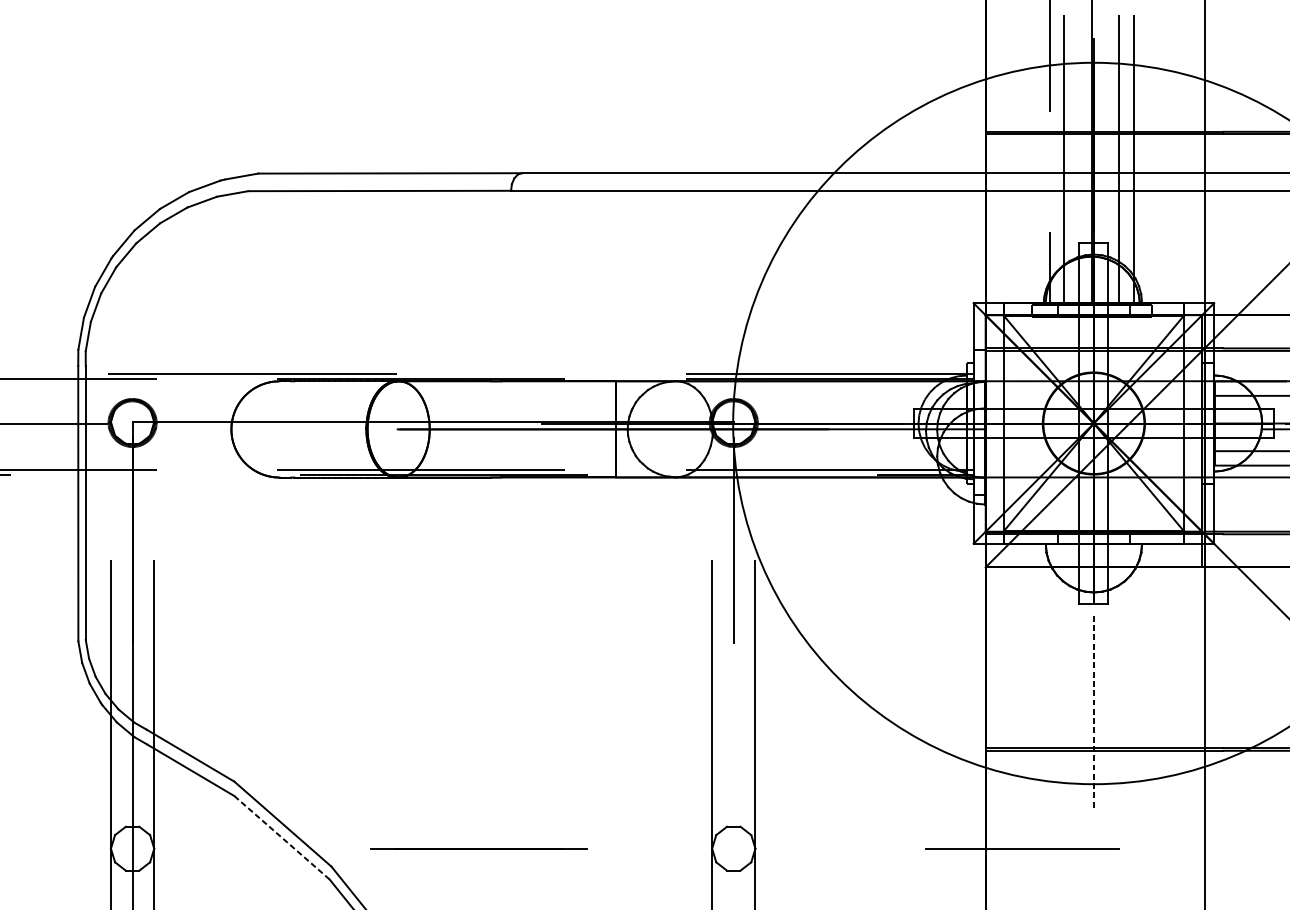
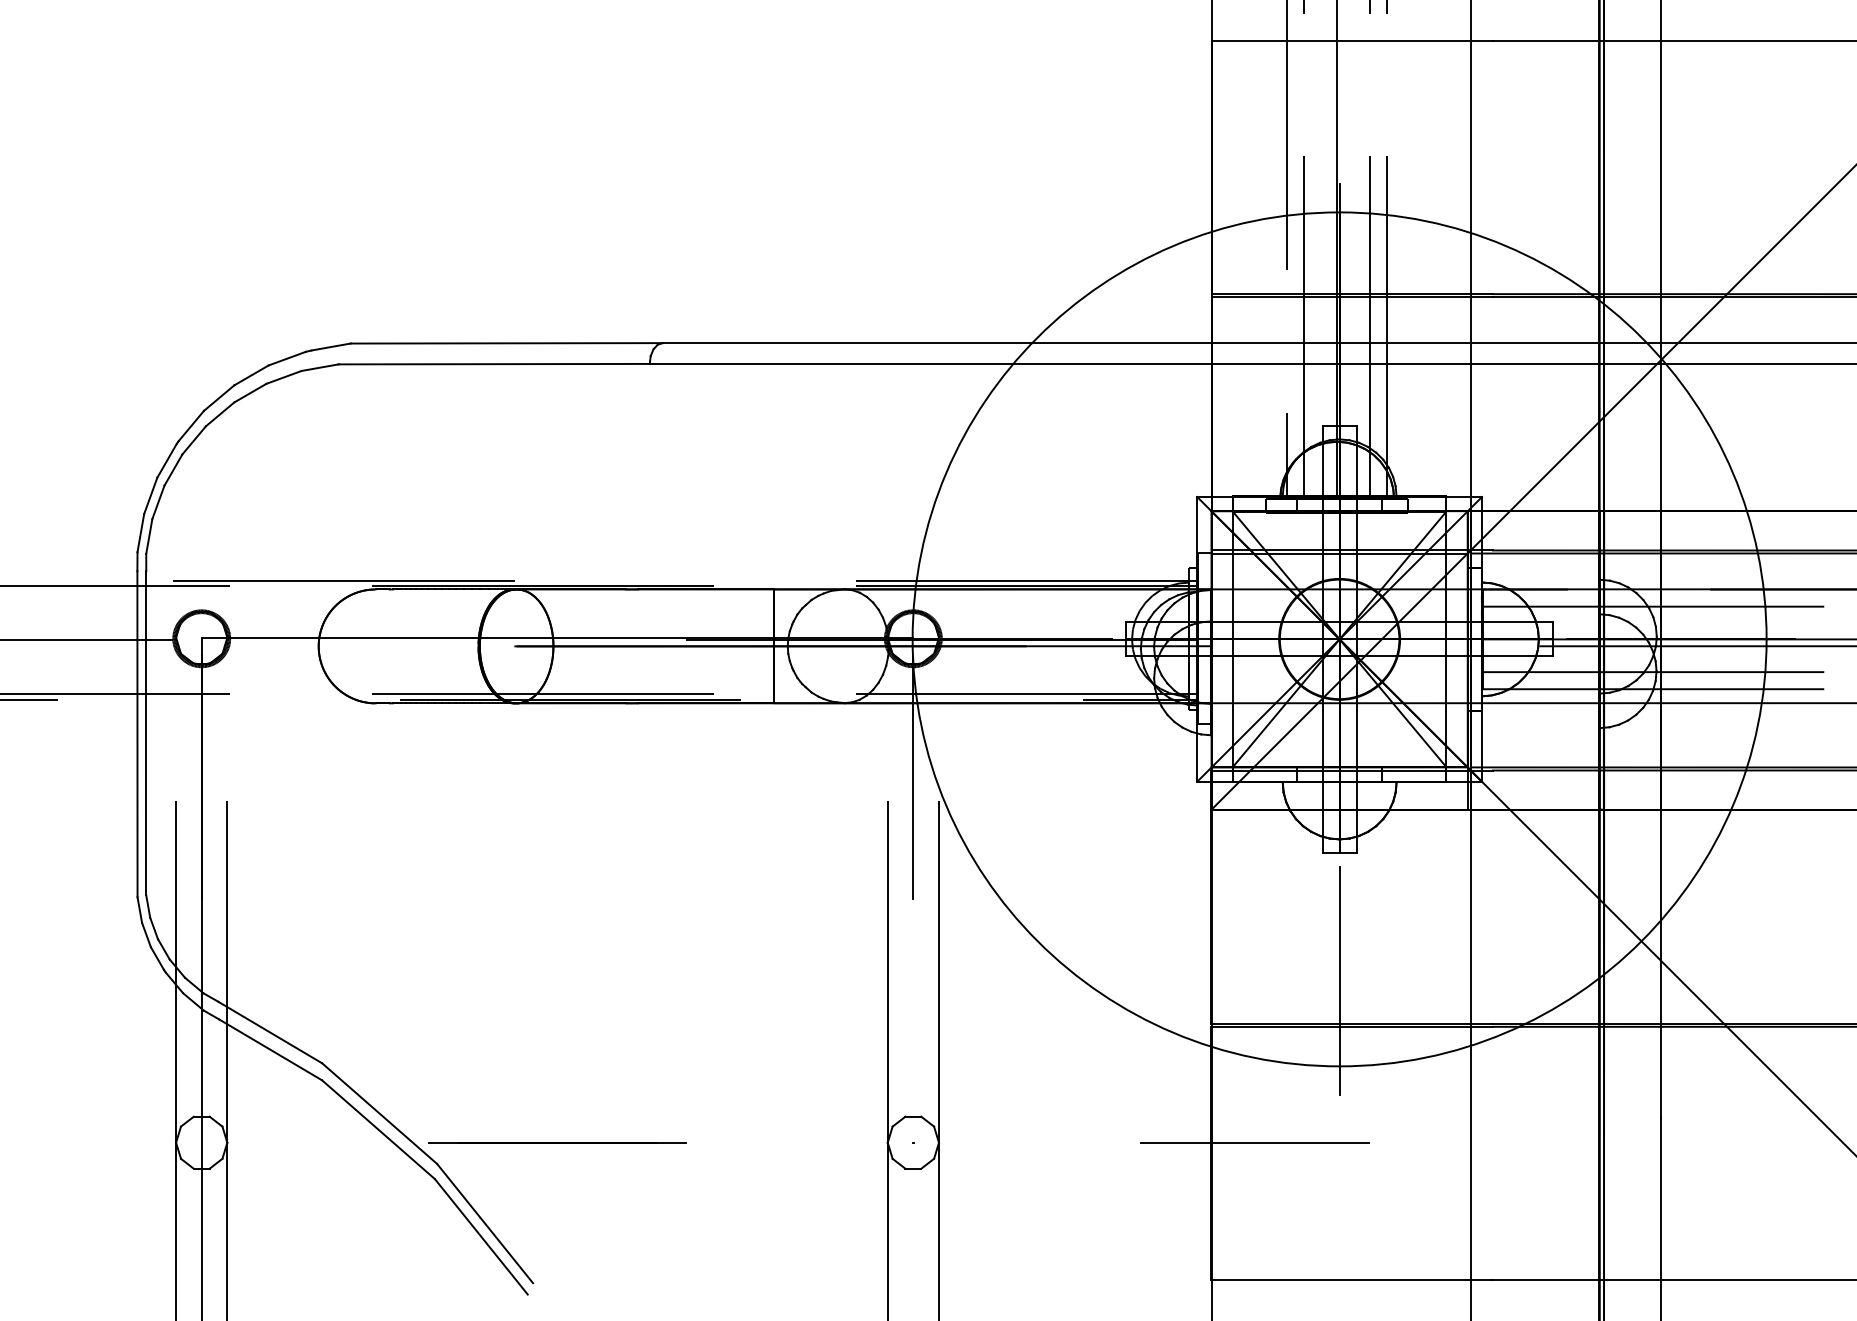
line: (1093, 711) -> (1339, 980), dashed -> solid
line: (281, 837) -> (378, 1129), dashed -> solid
line: (478, 848) -> (557, 1142), moved

